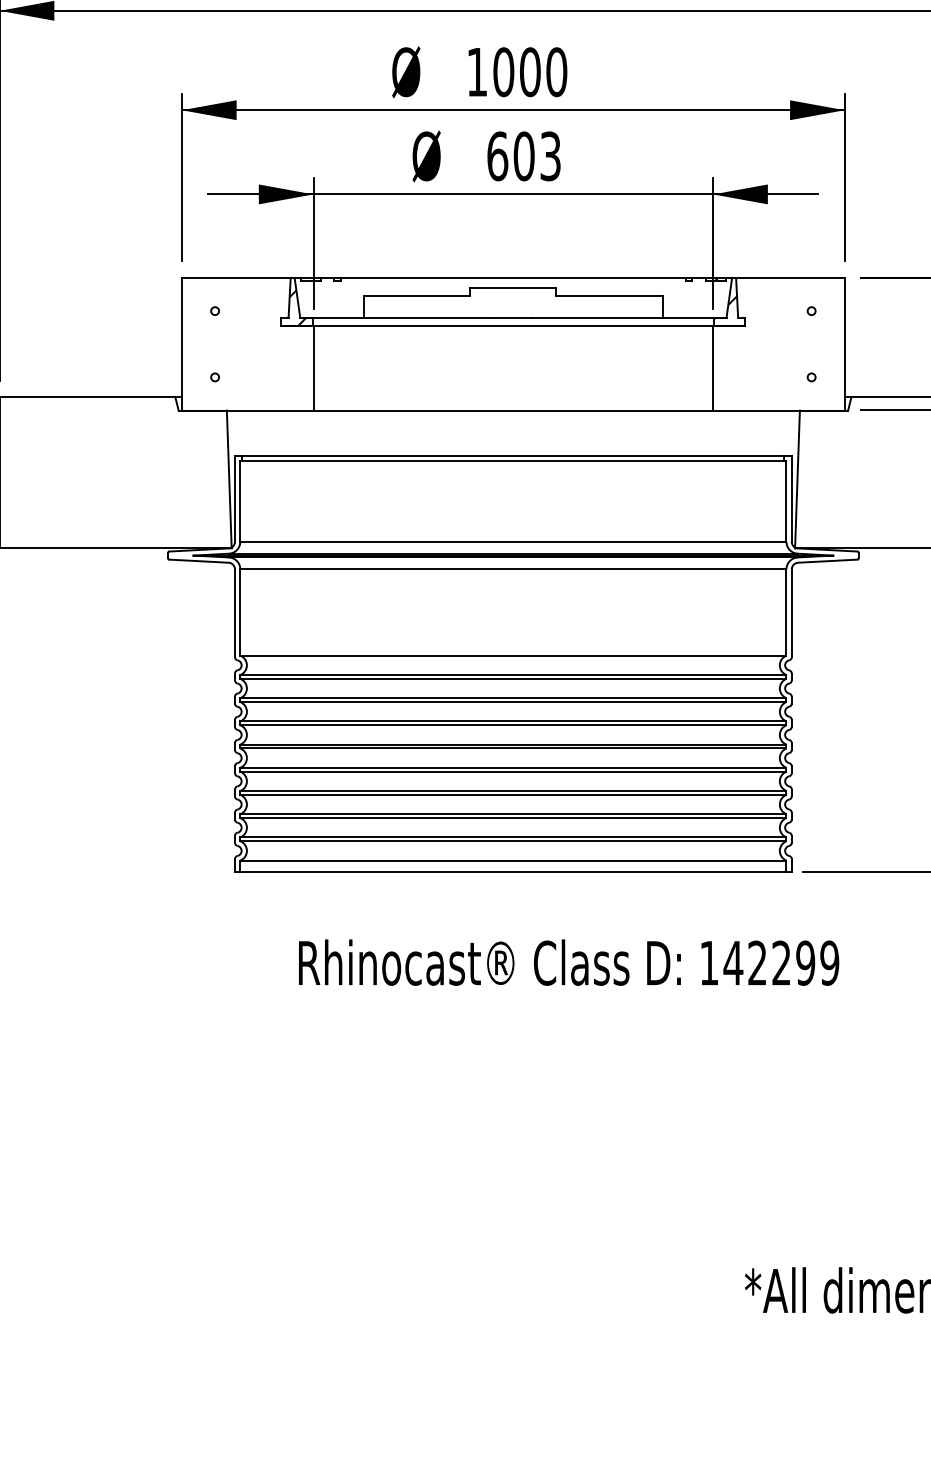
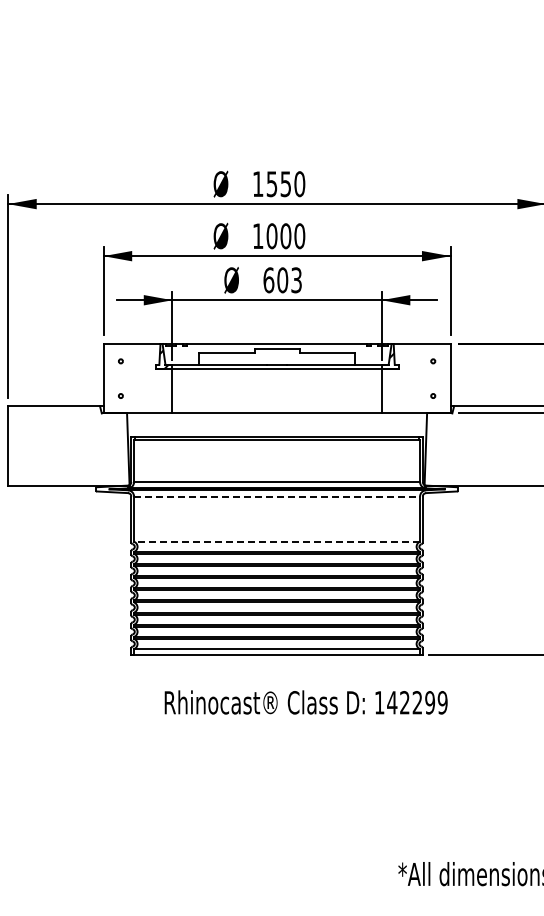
line: (514, 569) -> (277, 496), solid -> dashed
line: (514, 655) -> (277, 541), solid -> dashed

